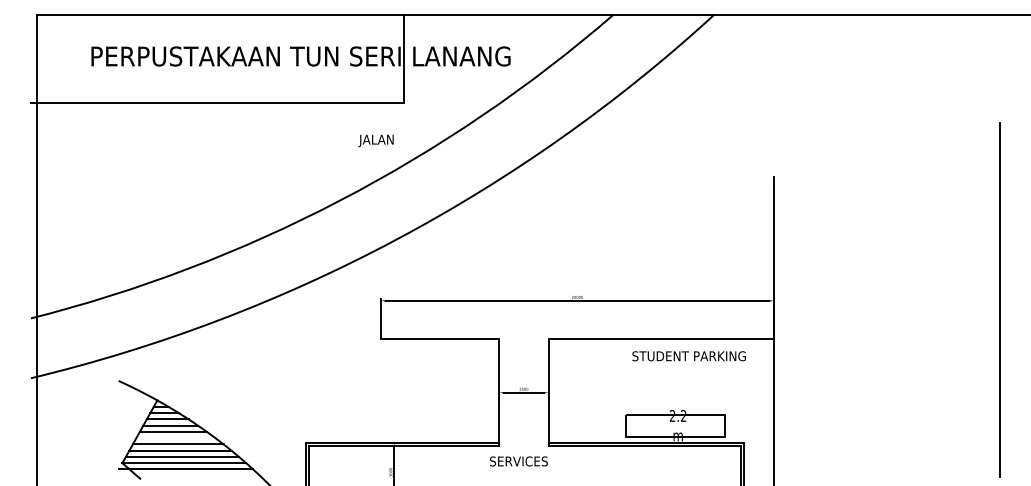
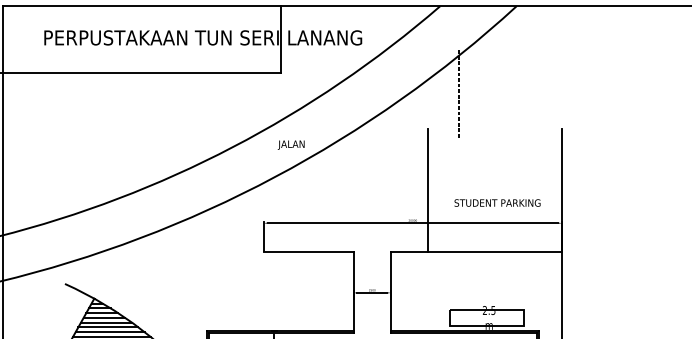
line: (638, 131) -> (459, 94), added
text: (375, 140) -> (290, 144), moved
line: (597, 257) -> (428, 190), added
text: (688, 356) -> (497, 203), moved
text: (683, 415) -> (493, 310), 2.2 -> 2.5
line: (175, 438) -> (108, 327), added

